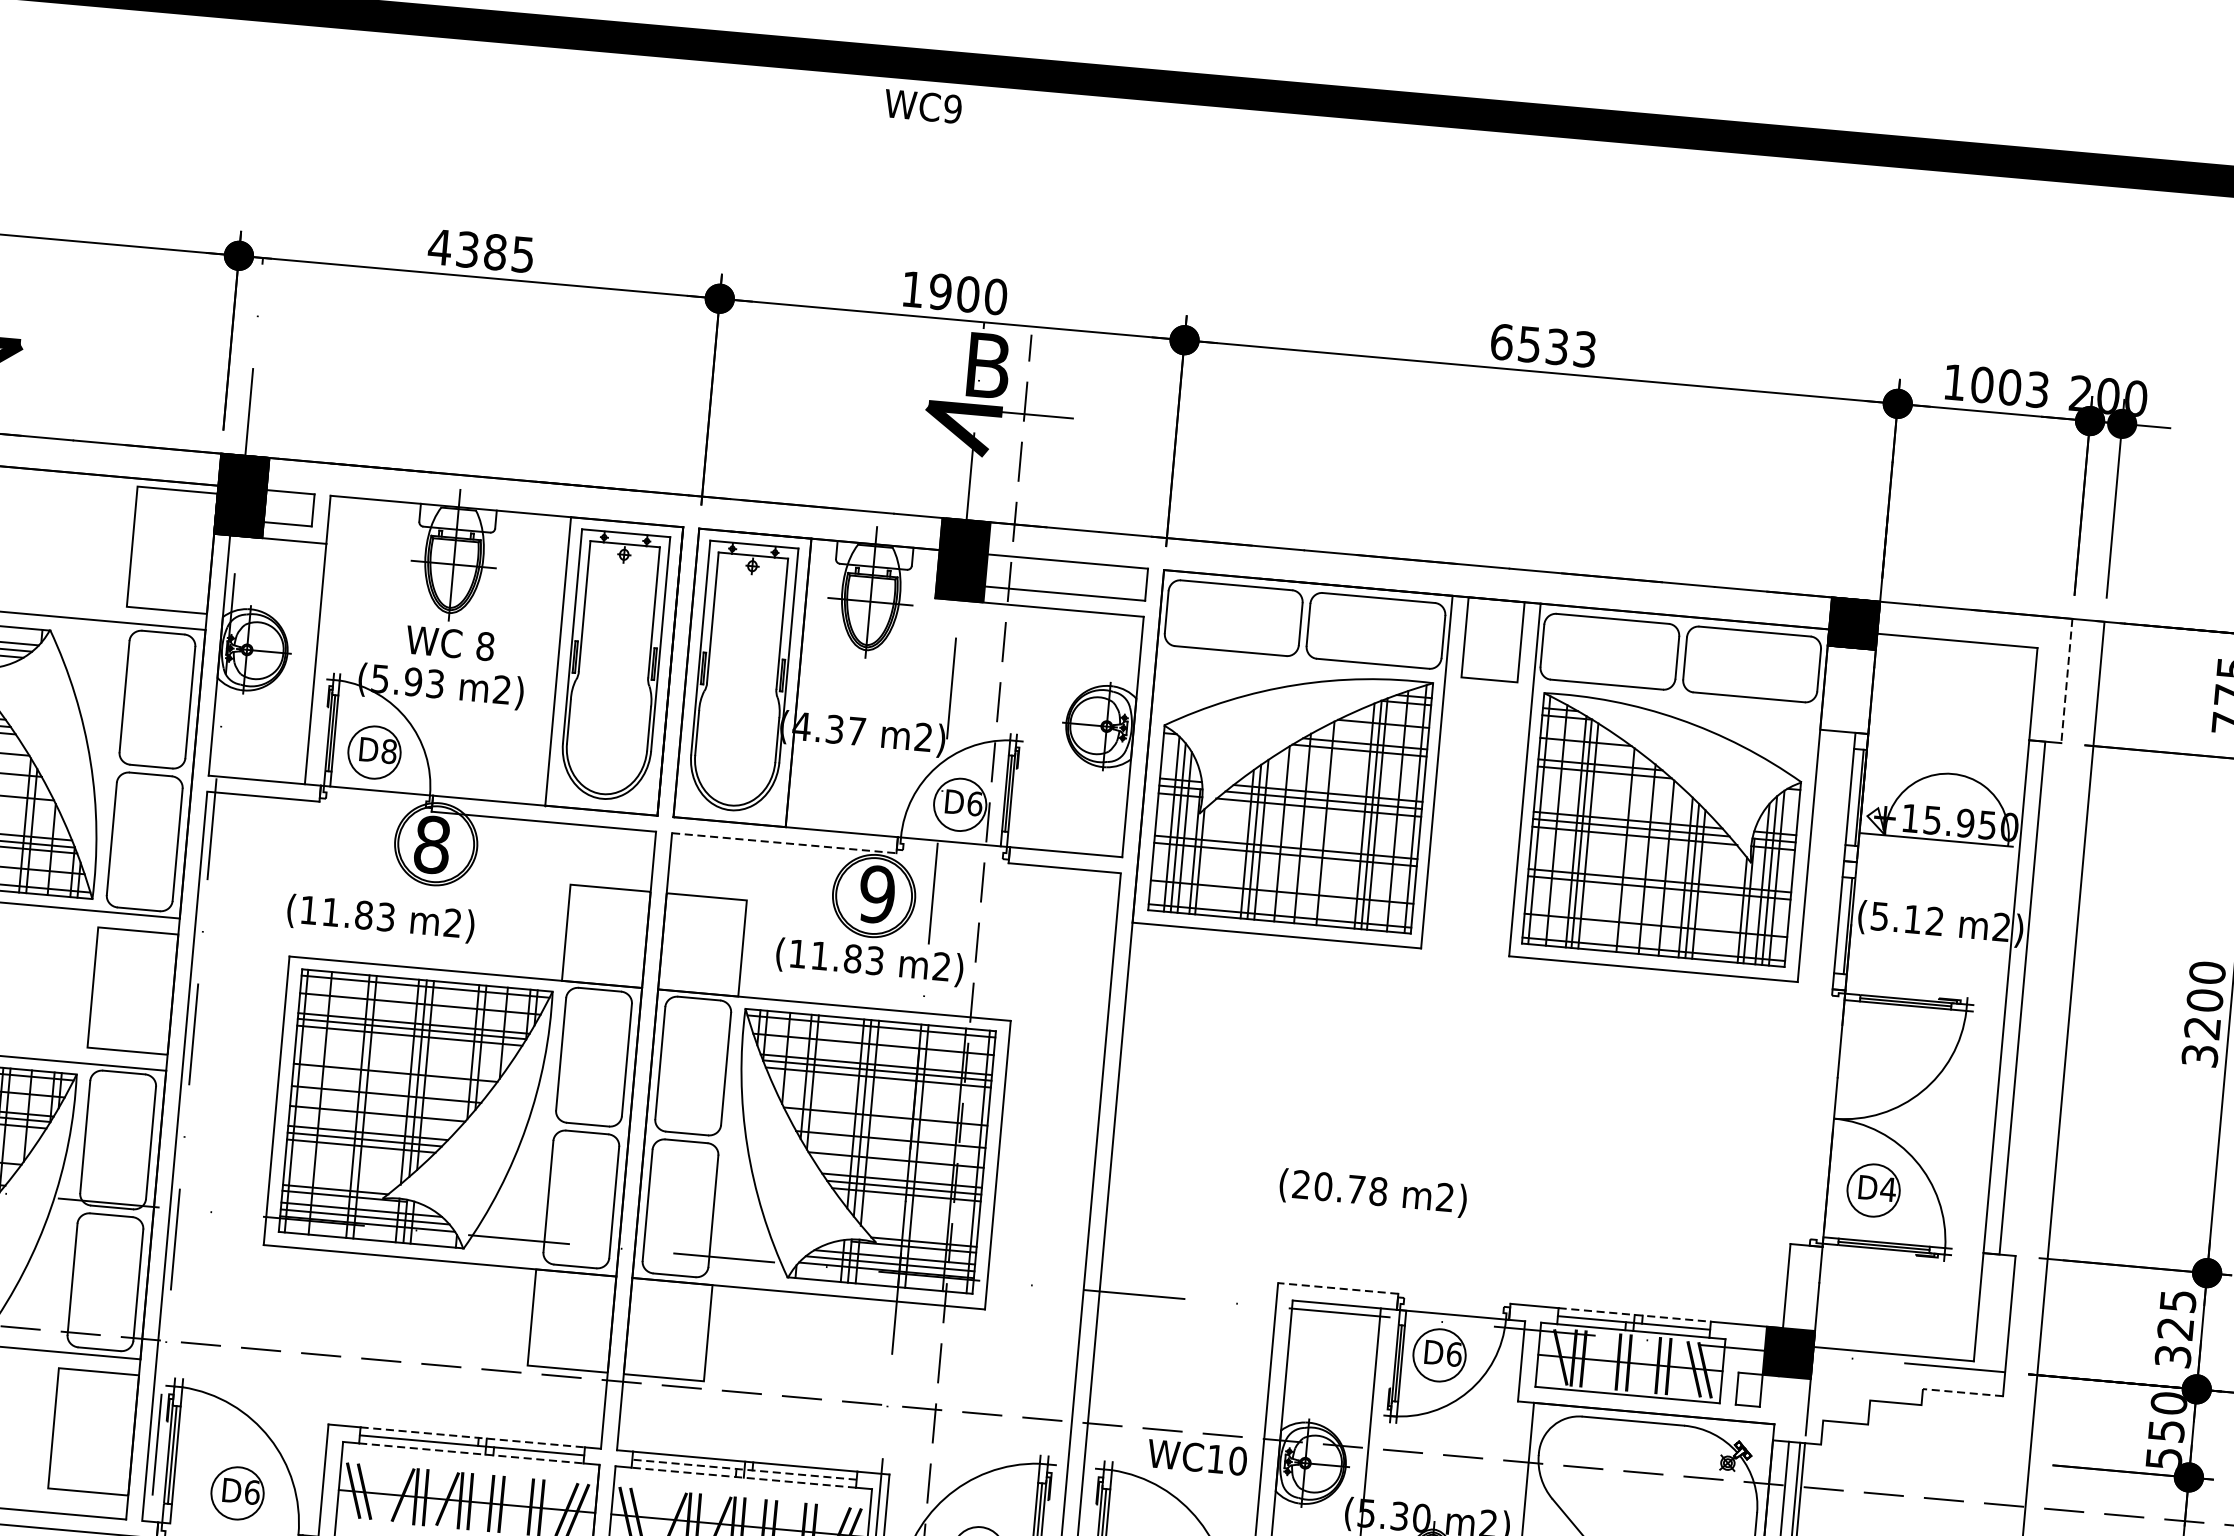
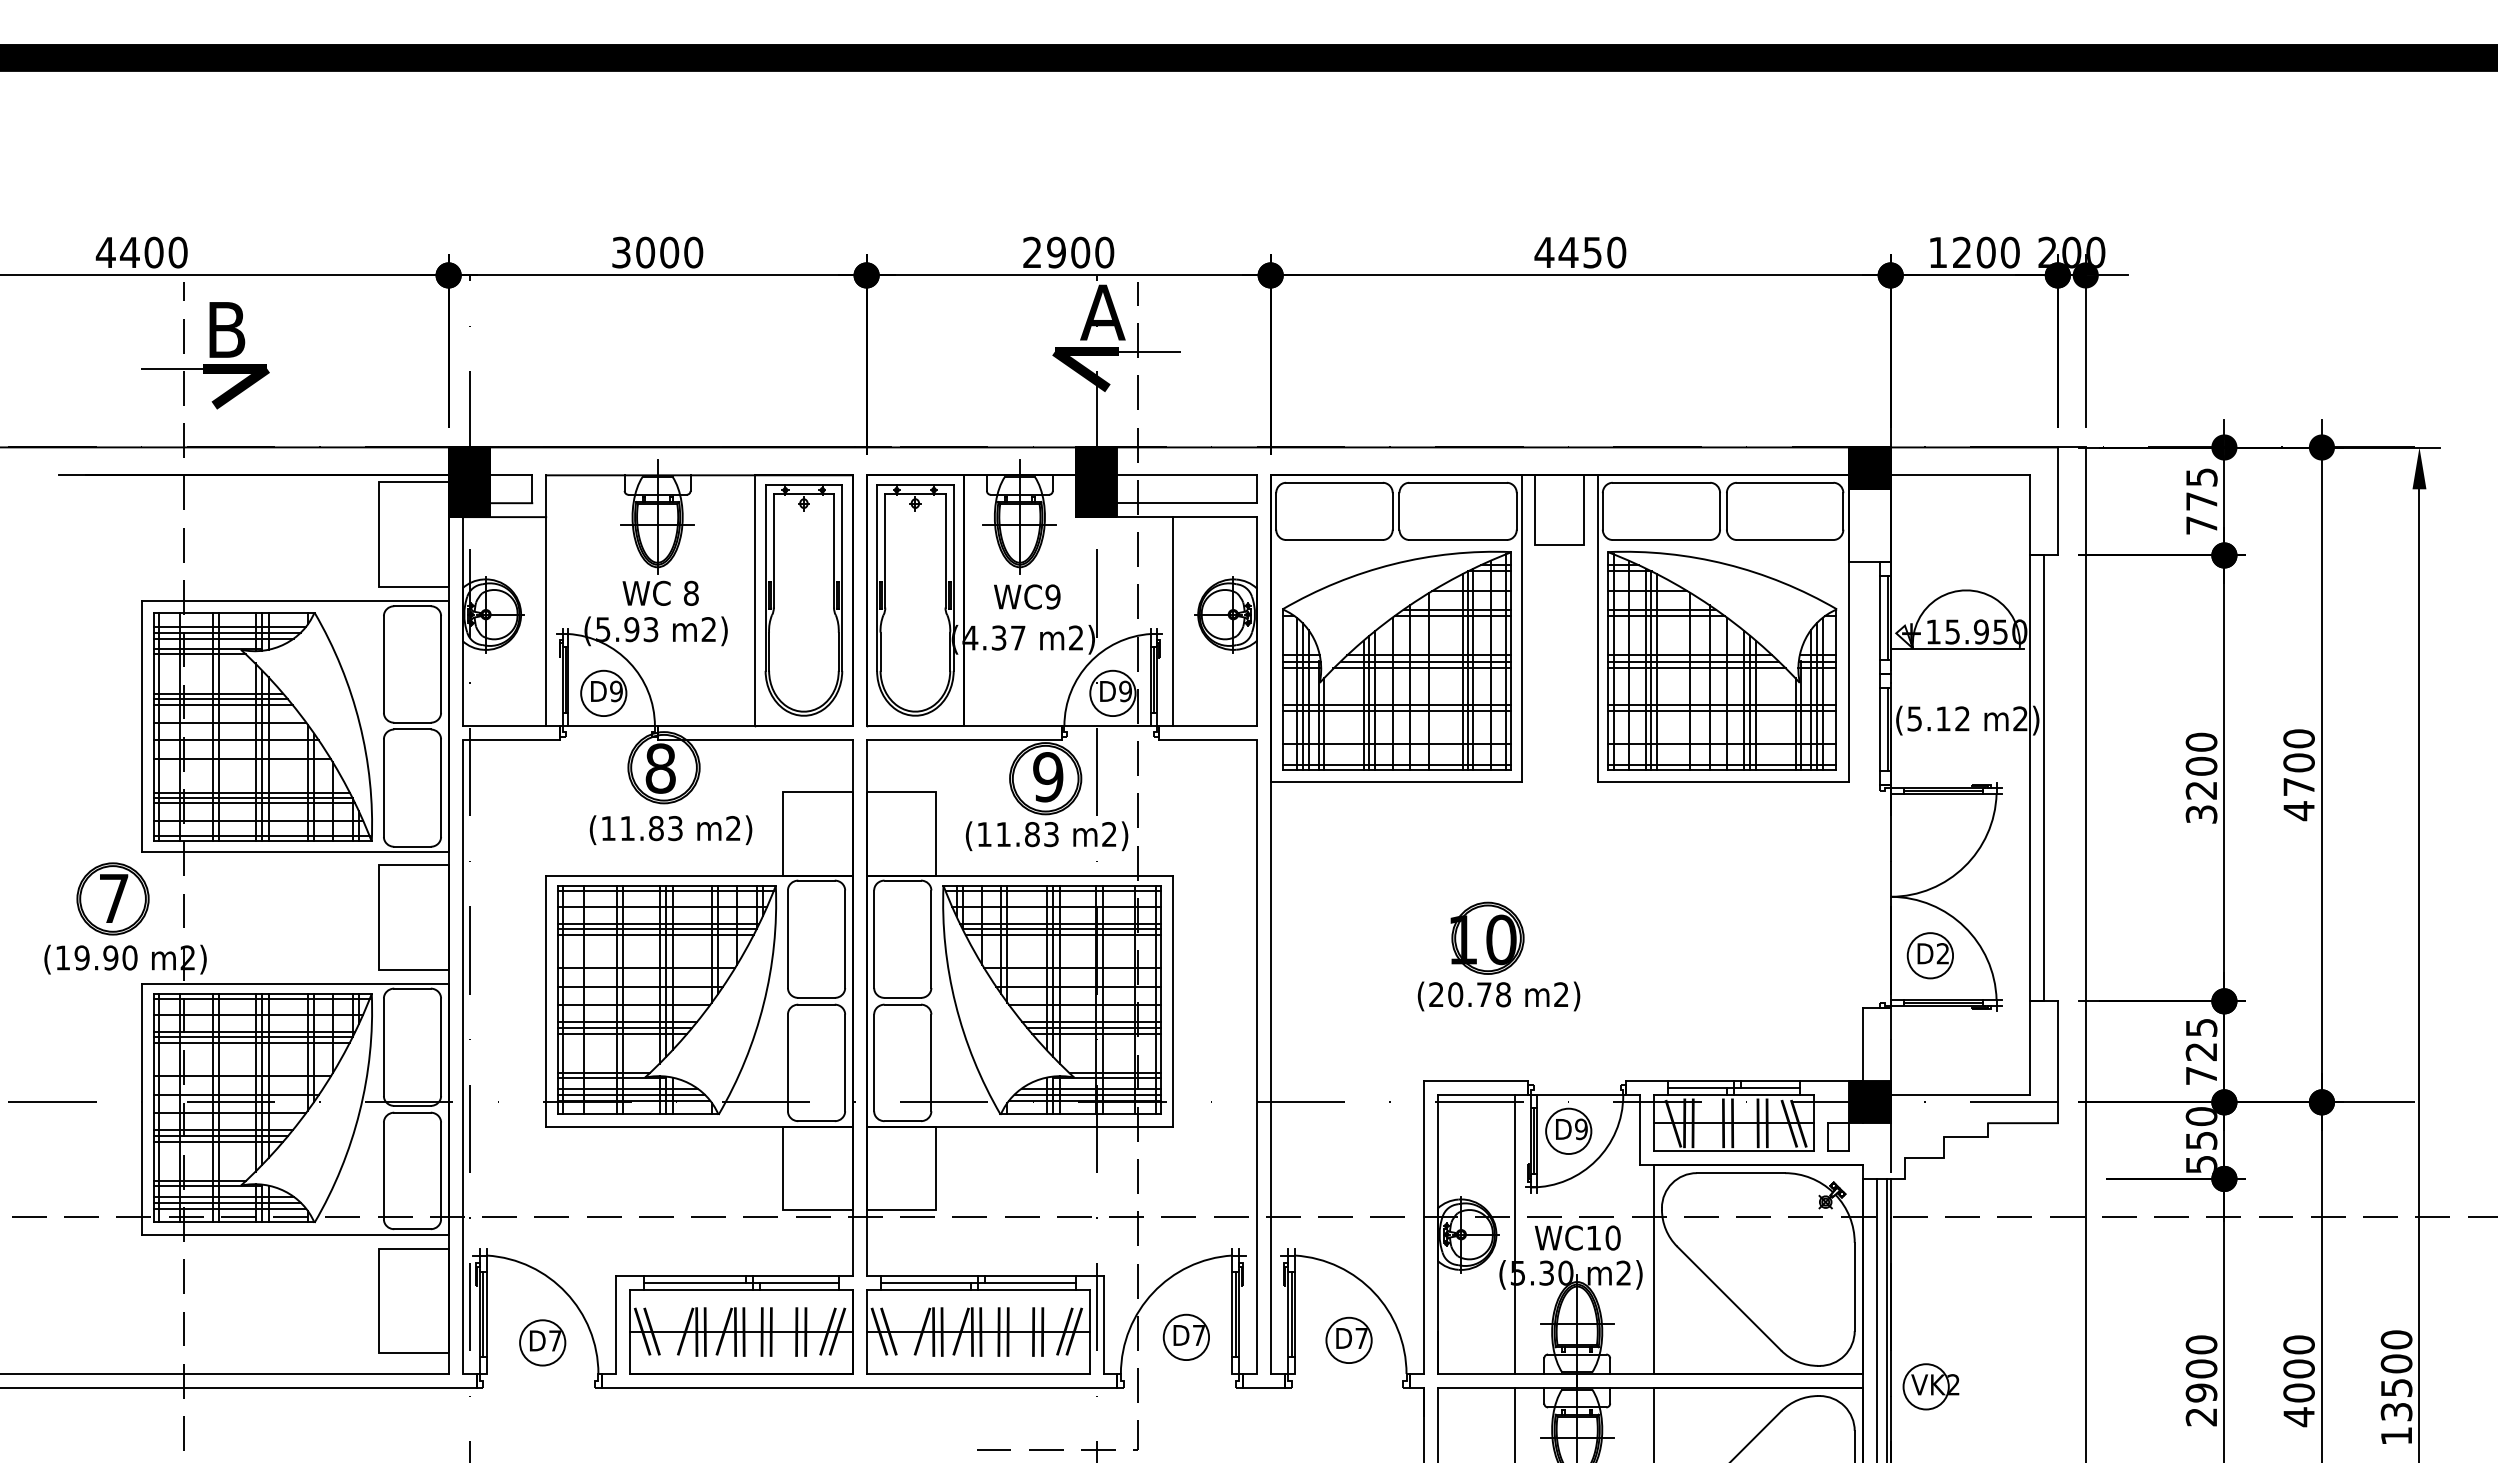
text: (923, 105) -> (1027, 596), moved
text: (481, 250) -> (657, 252), 4385 -> 3000
text: (913, 288) -> (1032, 251), 1900 -> 2900
text: (1543, 345) -> (1580, 252), 6533 -> 4450
text: (987, 365) -> (1102, 312), B -> A
text: (2009, 387) -> (1985, 252), 1003 -> 1200
line: (2066, 681) -> (2057, 501), dashed -> solid
line: (1037, 728) -> (1173, 621), added
text: (389, 751) -> (616, 691), D8 -> D9
text: (974, 803) -> (1125, 691), D6 -> D9
line: (784, 843) -> (964, 740), dashed -> solid
text: (380, 918) -> (670, 830), moved
part: (1366, 1124) -> (1487, 937), added
text: (1887, 1189) -> (1942, 953), D4 -> D2
line: (1337, 1288) -> (1475, 1081), dashed -> solid
line: (1635, 1315) -> (1734, 1081), dashed -> solid
text: (1454, 1354) -> (1581, 1129), D6 -> D9
text: (2173, 1356) -> (2201, 1075), 325 -> 725
line: (1963, 1393) -> (2023, 1123), dashed -> solid
line: (473, 1437) -> (741, 1276), dashed -> solid
line: (471, 1453) -> (741, 1290), dashed -> solid
text: (1197, 1456) -> (1577, 1237), moved
line: (744, 1469) -> (978, 1283), dashed -> solid
line: (744, 1477) -> (978, 1290), dashed -> solid
text: (252, 1491) -> (555, 1340), D6 -> D7

